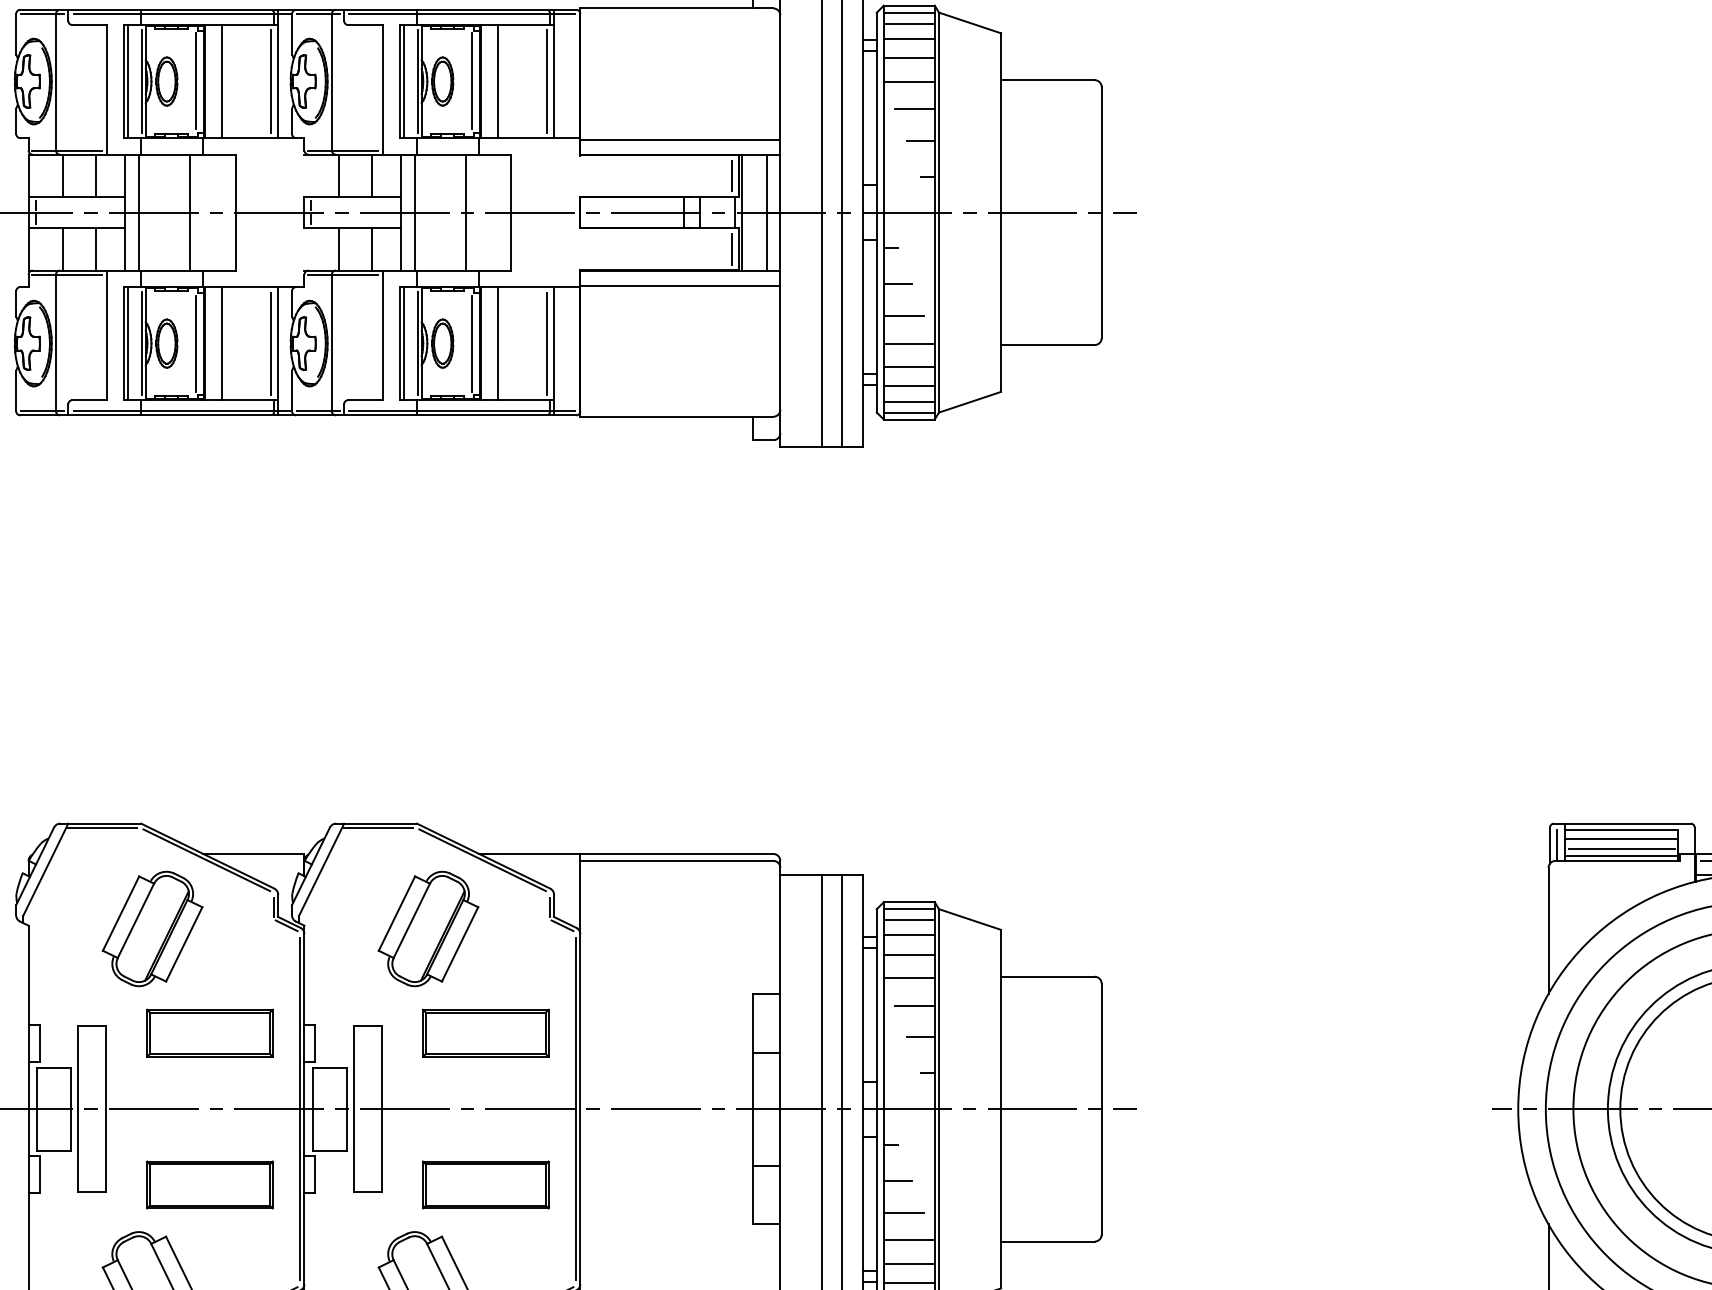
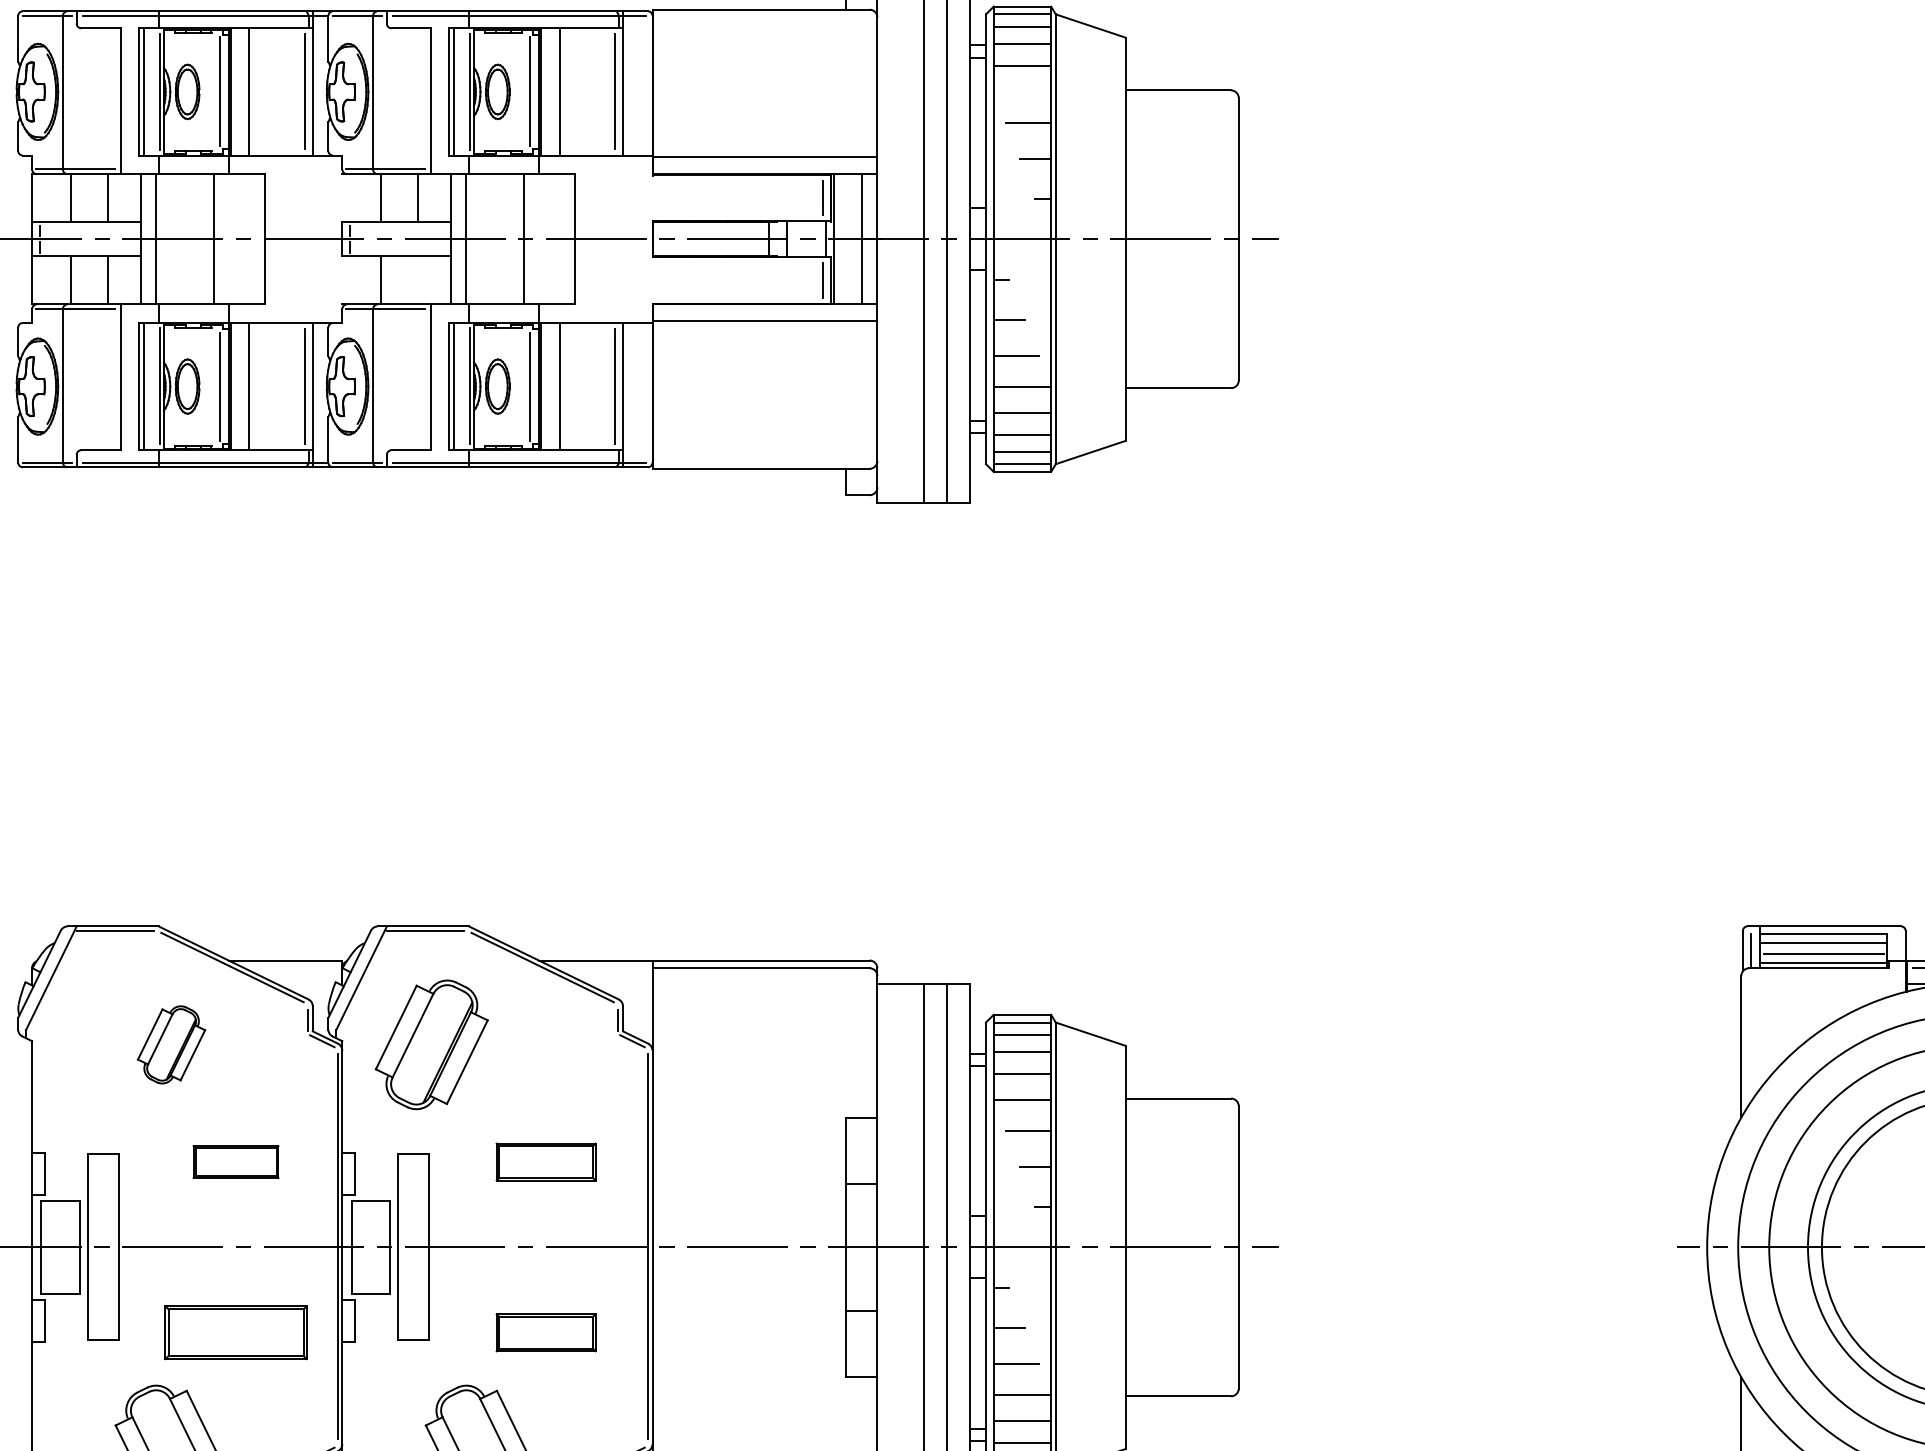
line: (909, 81) -> (1022, 91), removed
line: (372, 249) -> (418, 280), removed
part: (152, 928) -> (171, 1044), size x0.6
part: (428, 928) -> (431, 1044), moved
part: (209, 1032) -> (235, 1161), size x0.6
part: (485, 1032) -> (545, 1161), size x0.7
part: (485, 1184) -> (545, 1332), size x0.7

